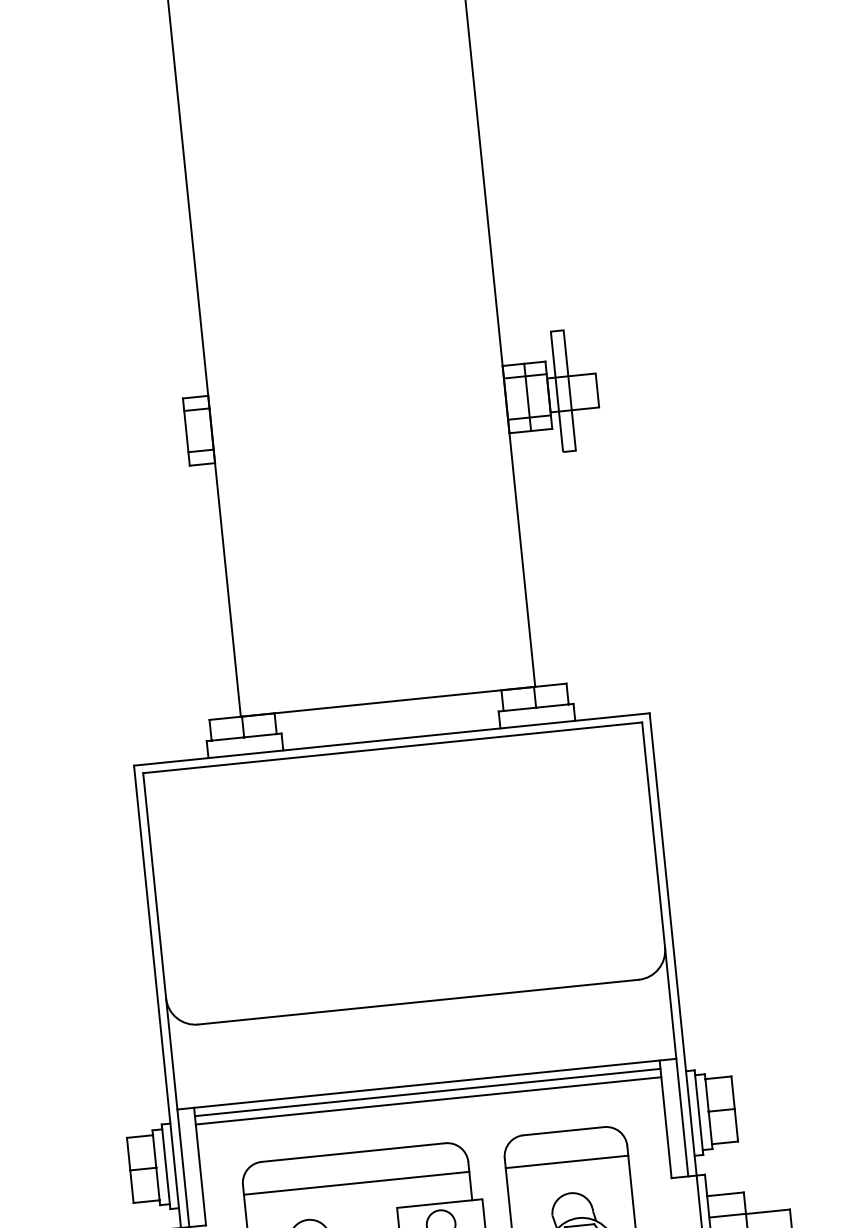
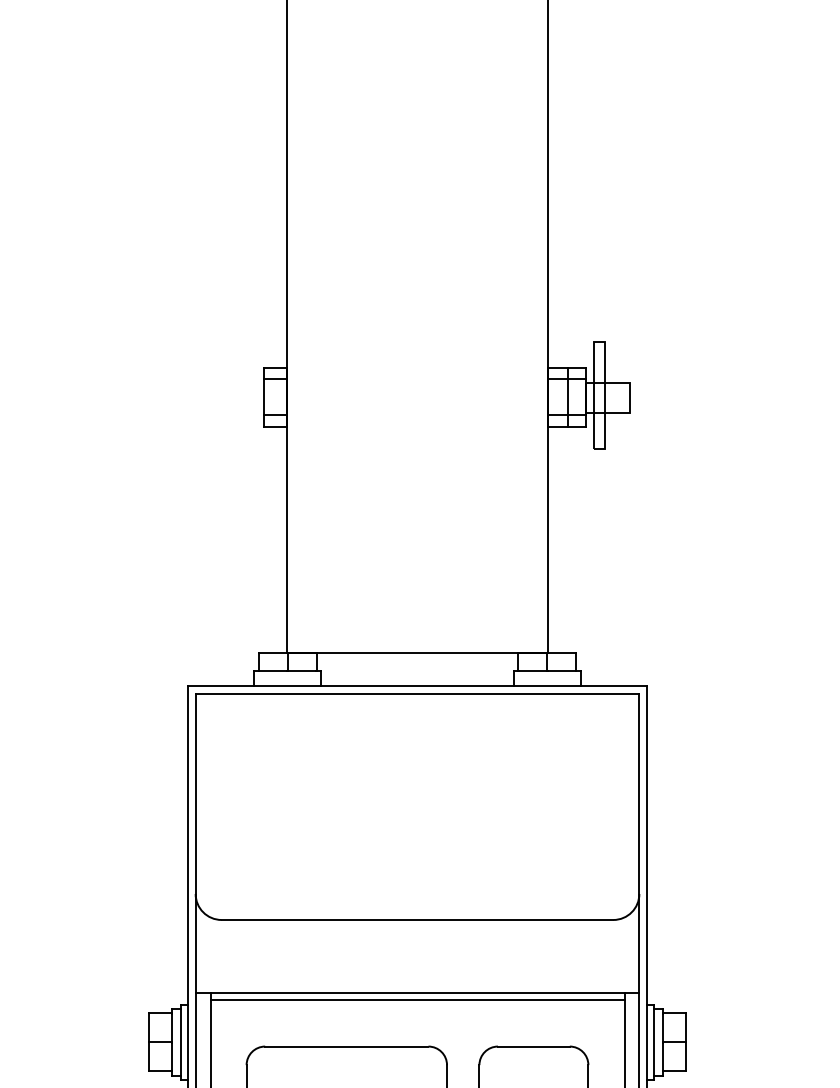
line: (428, 1100) -> (417, 1007), removed
line: (566, 1161) -> (533, 1073), removed
line: (356, 1182) -> (346, 1073), removed

